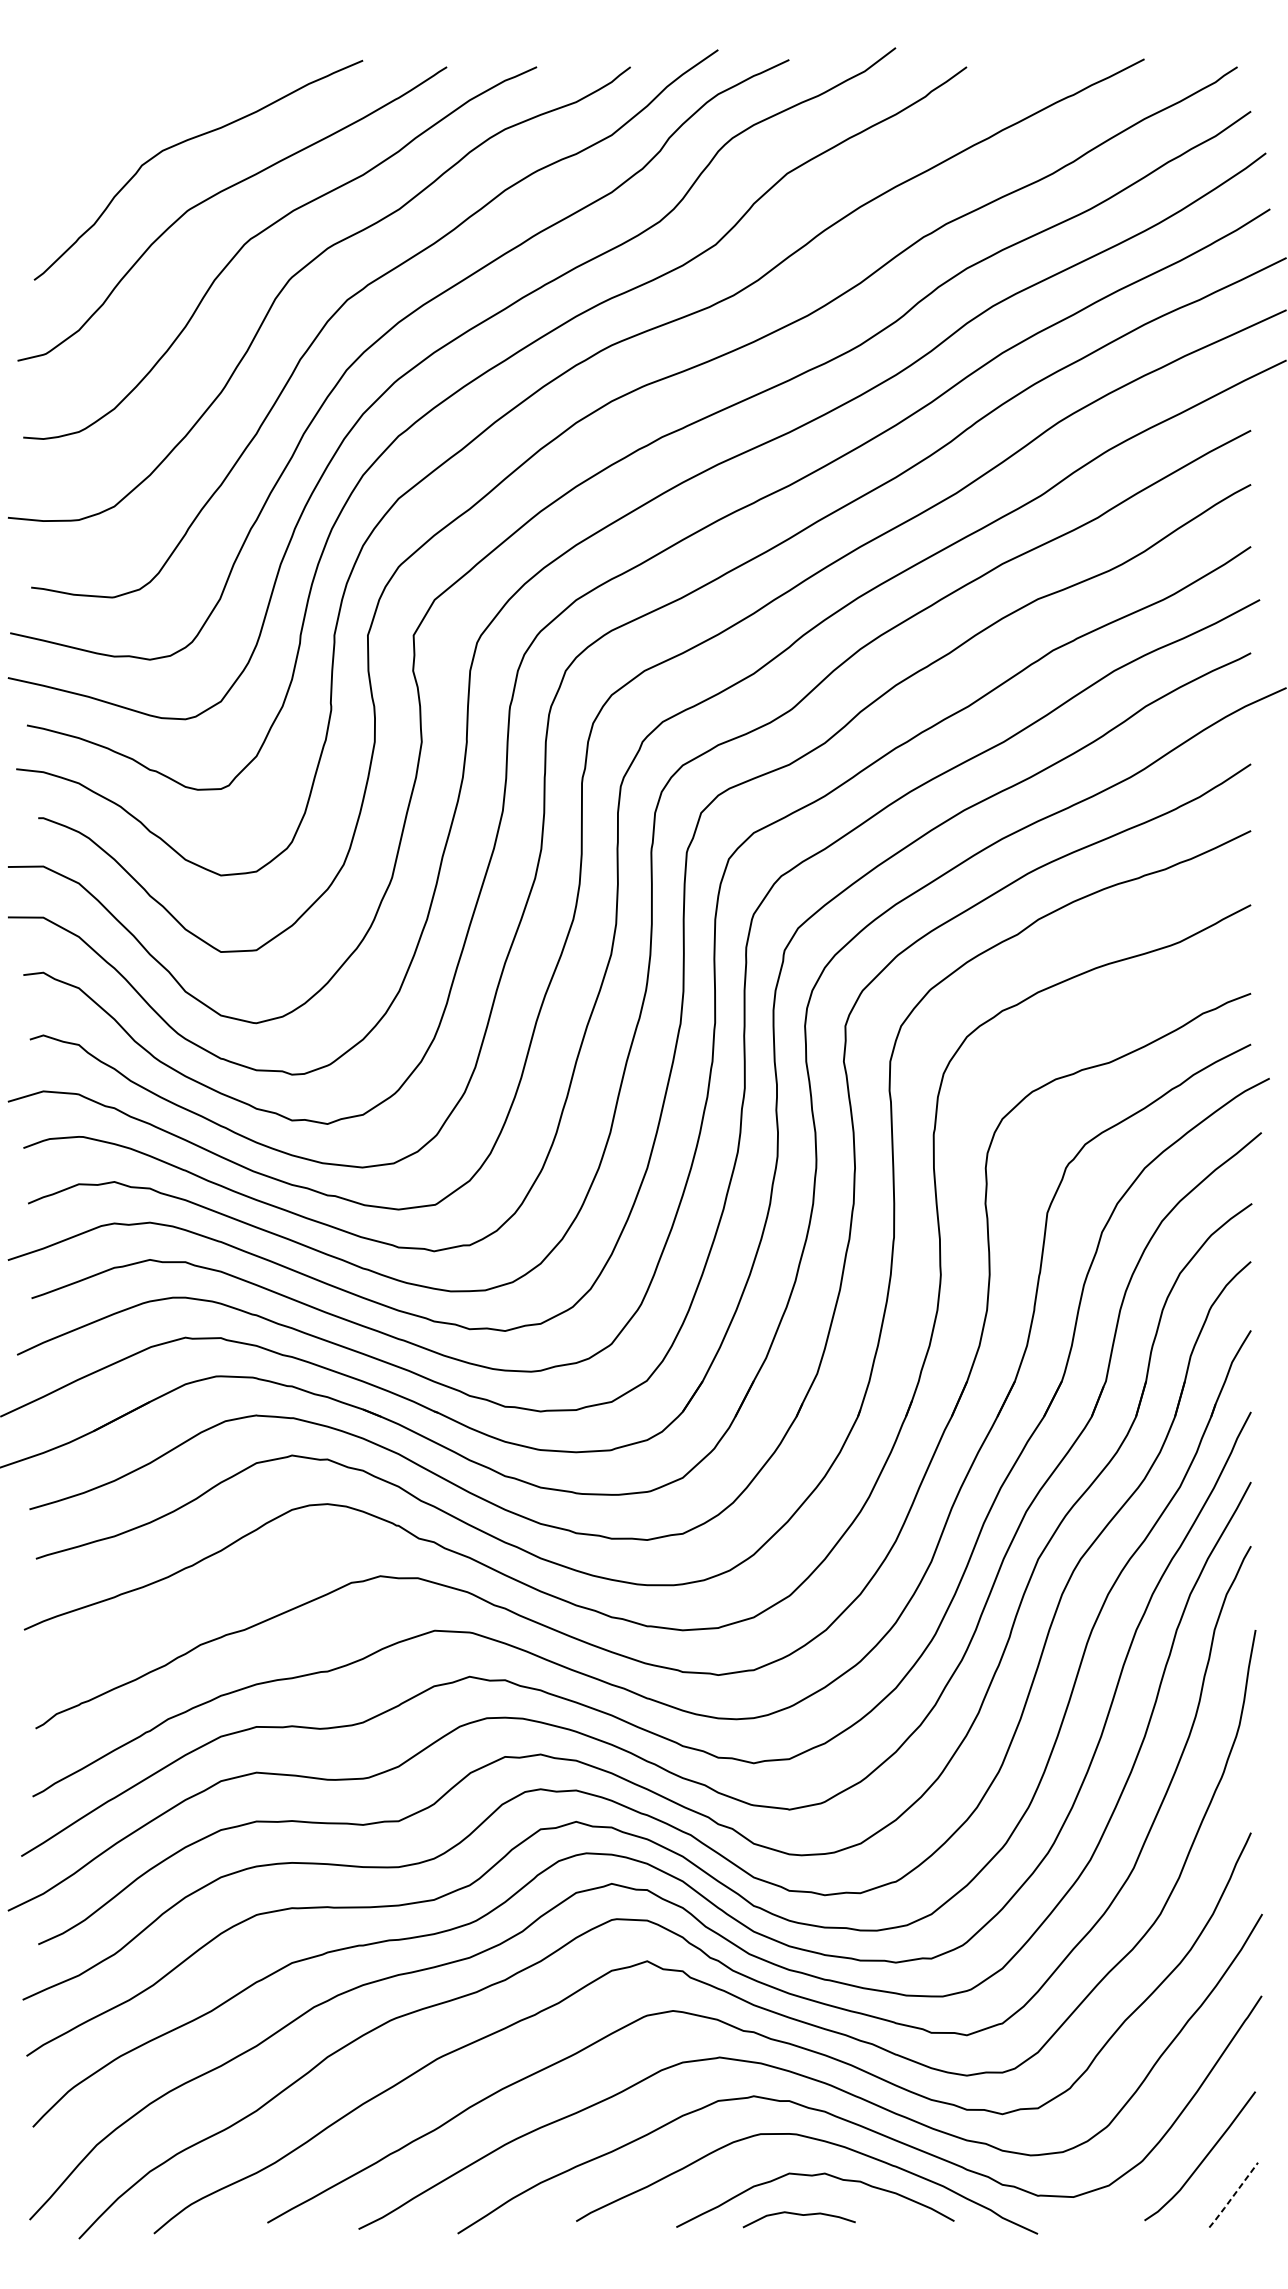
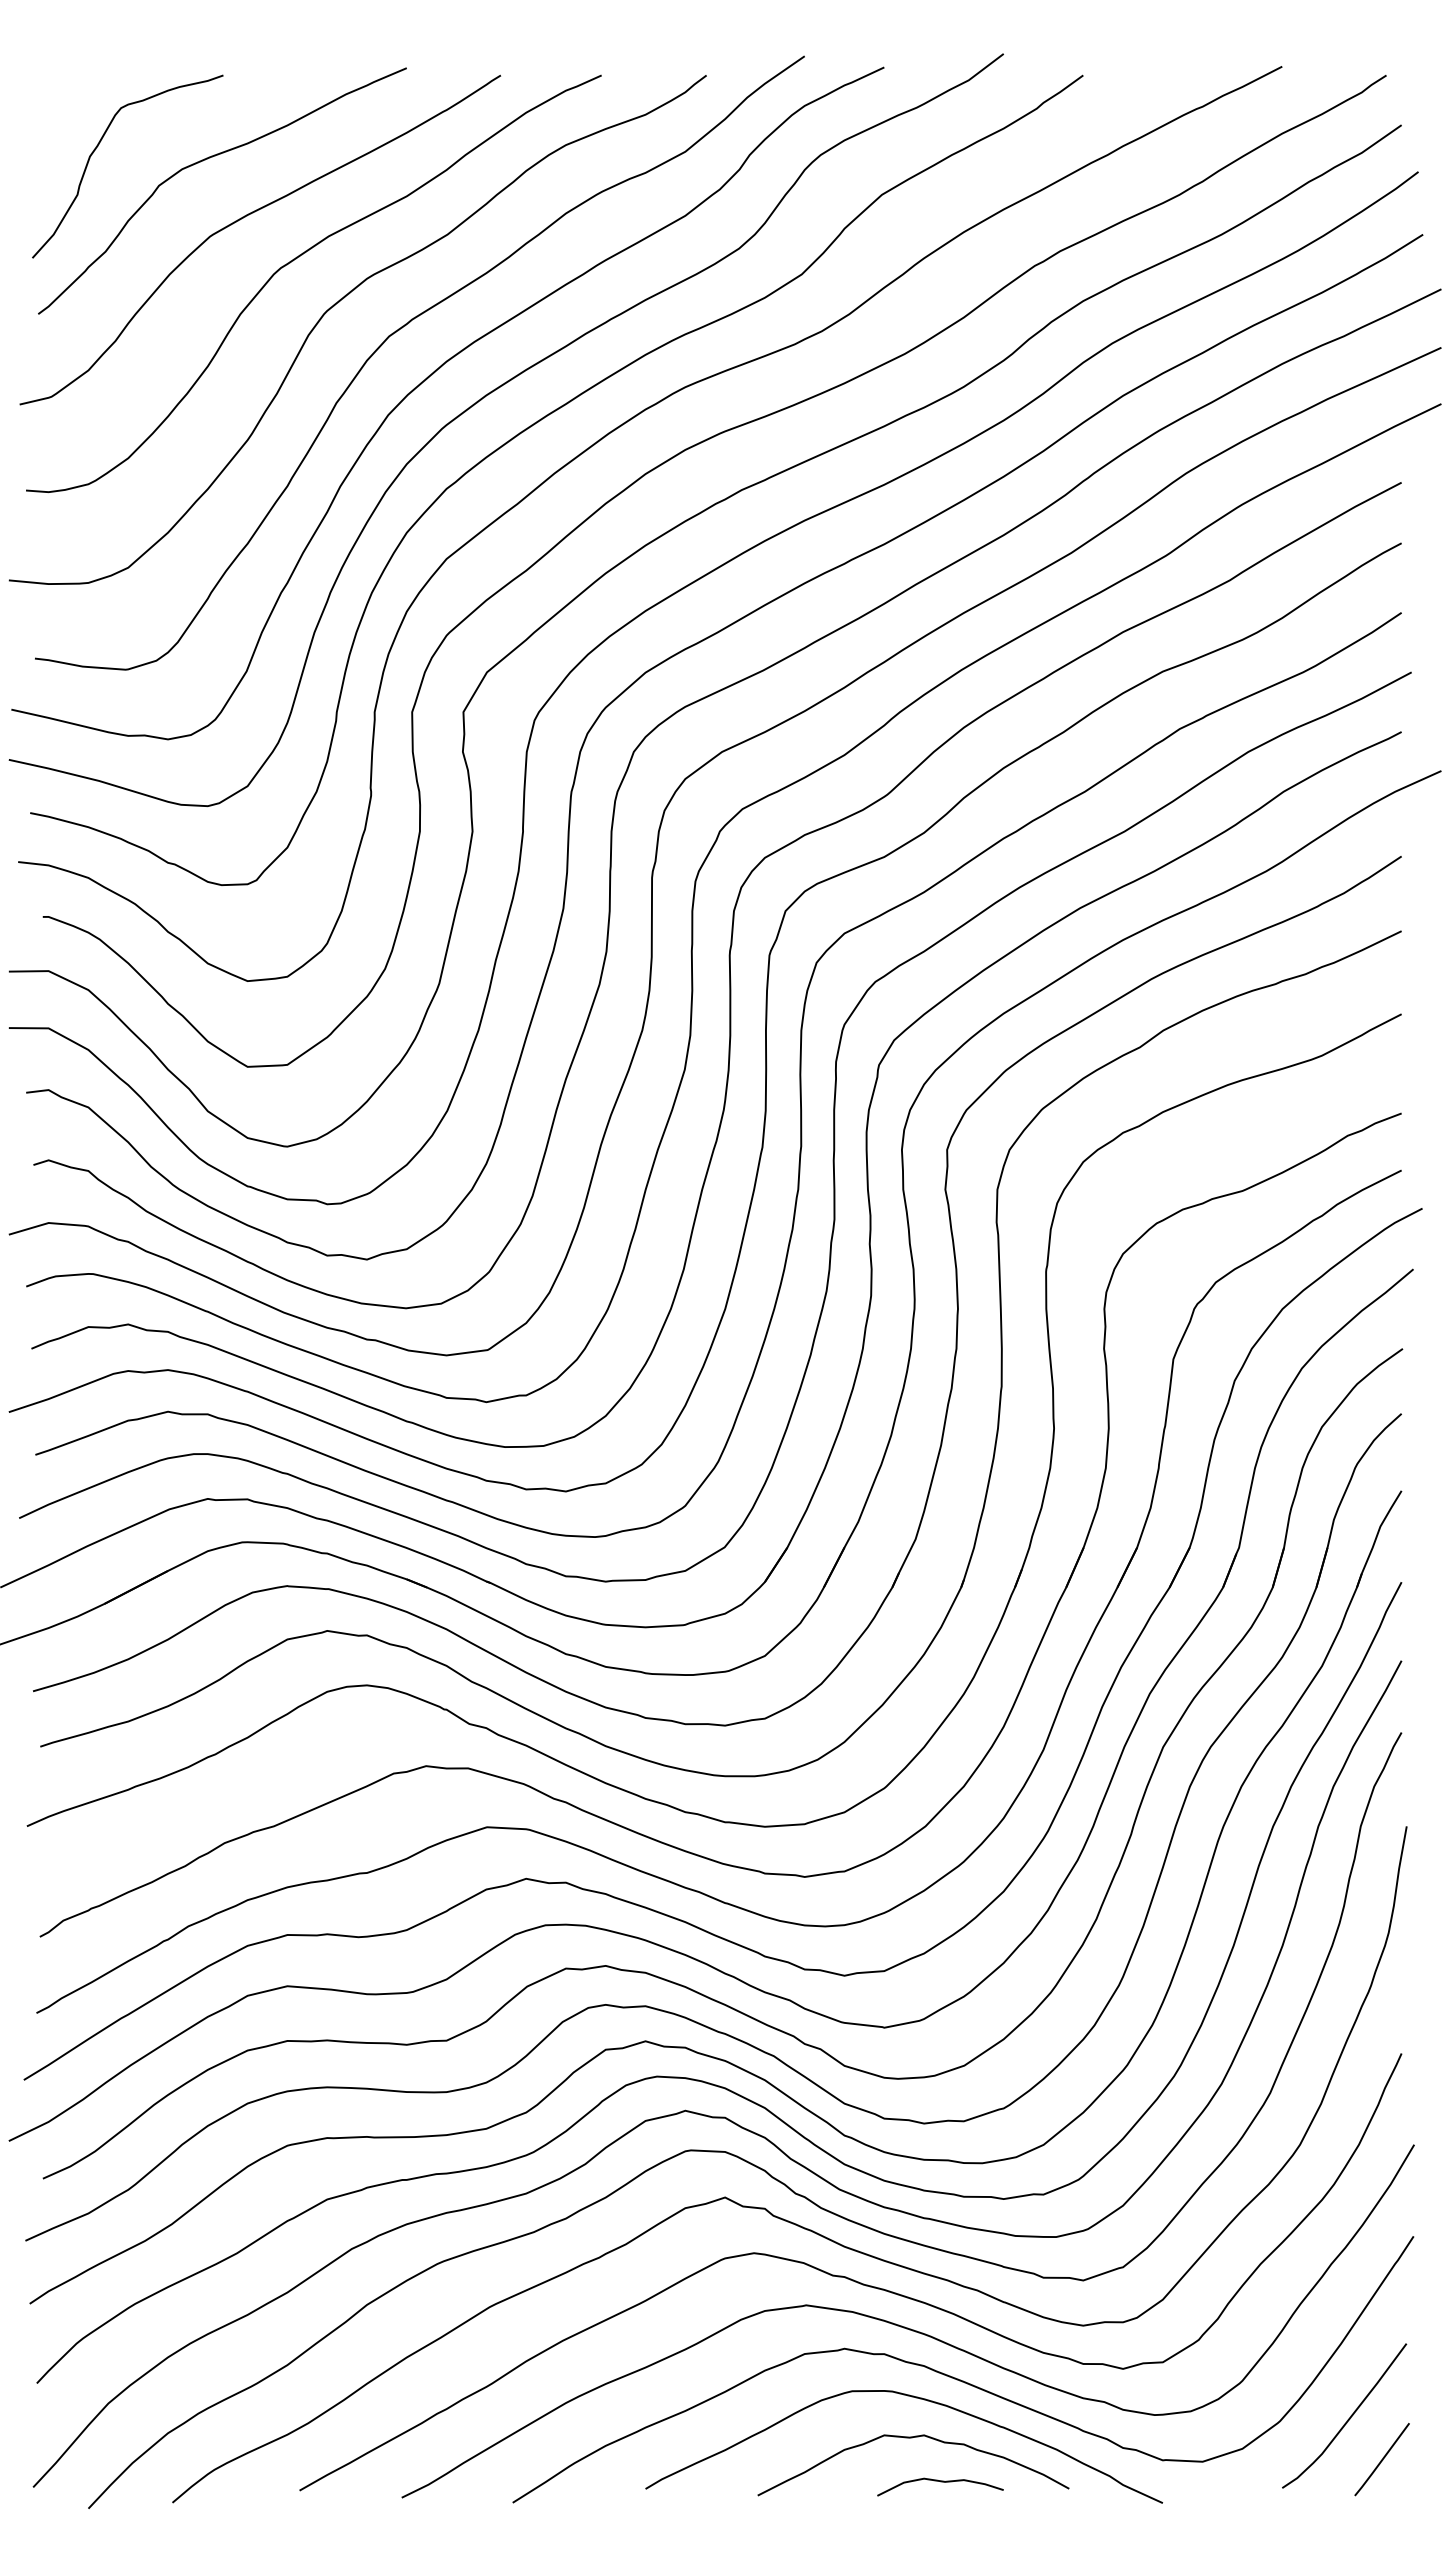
curve: (87, 130) -> (98, 146), added
line: (1233, 2195) -> (1381, 2460), dashed -> solid
curve: (799, 2215) -> (940, 2482), moved

